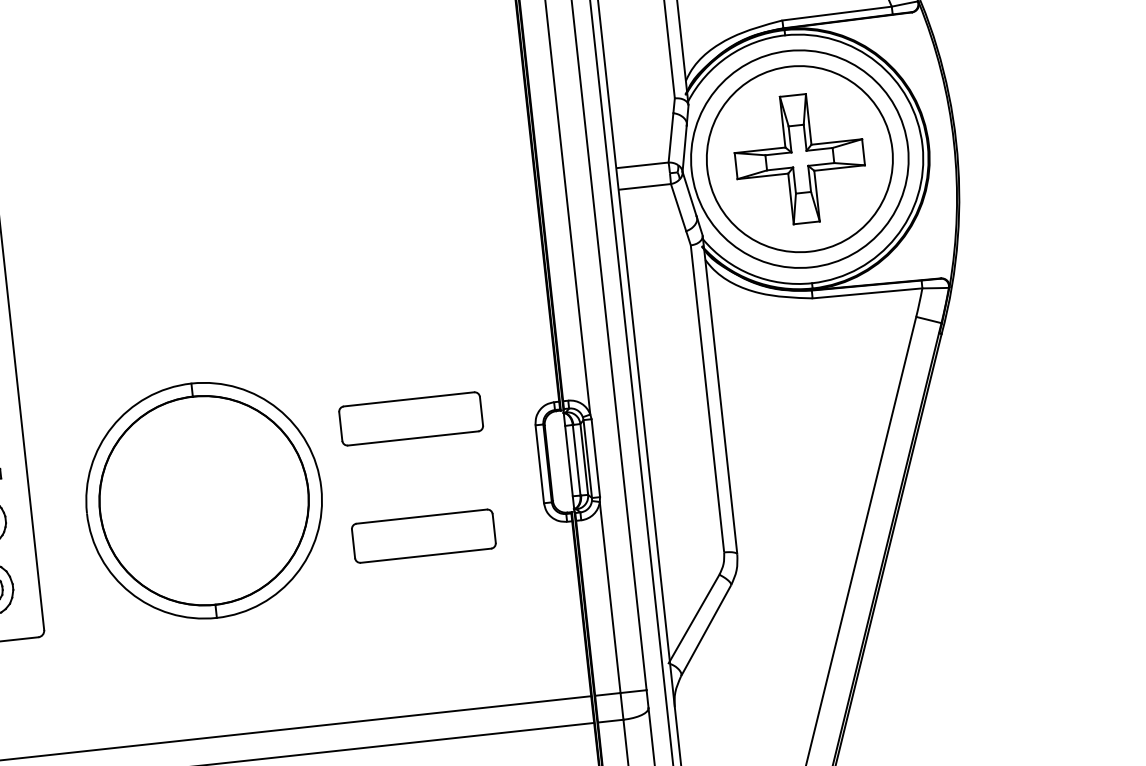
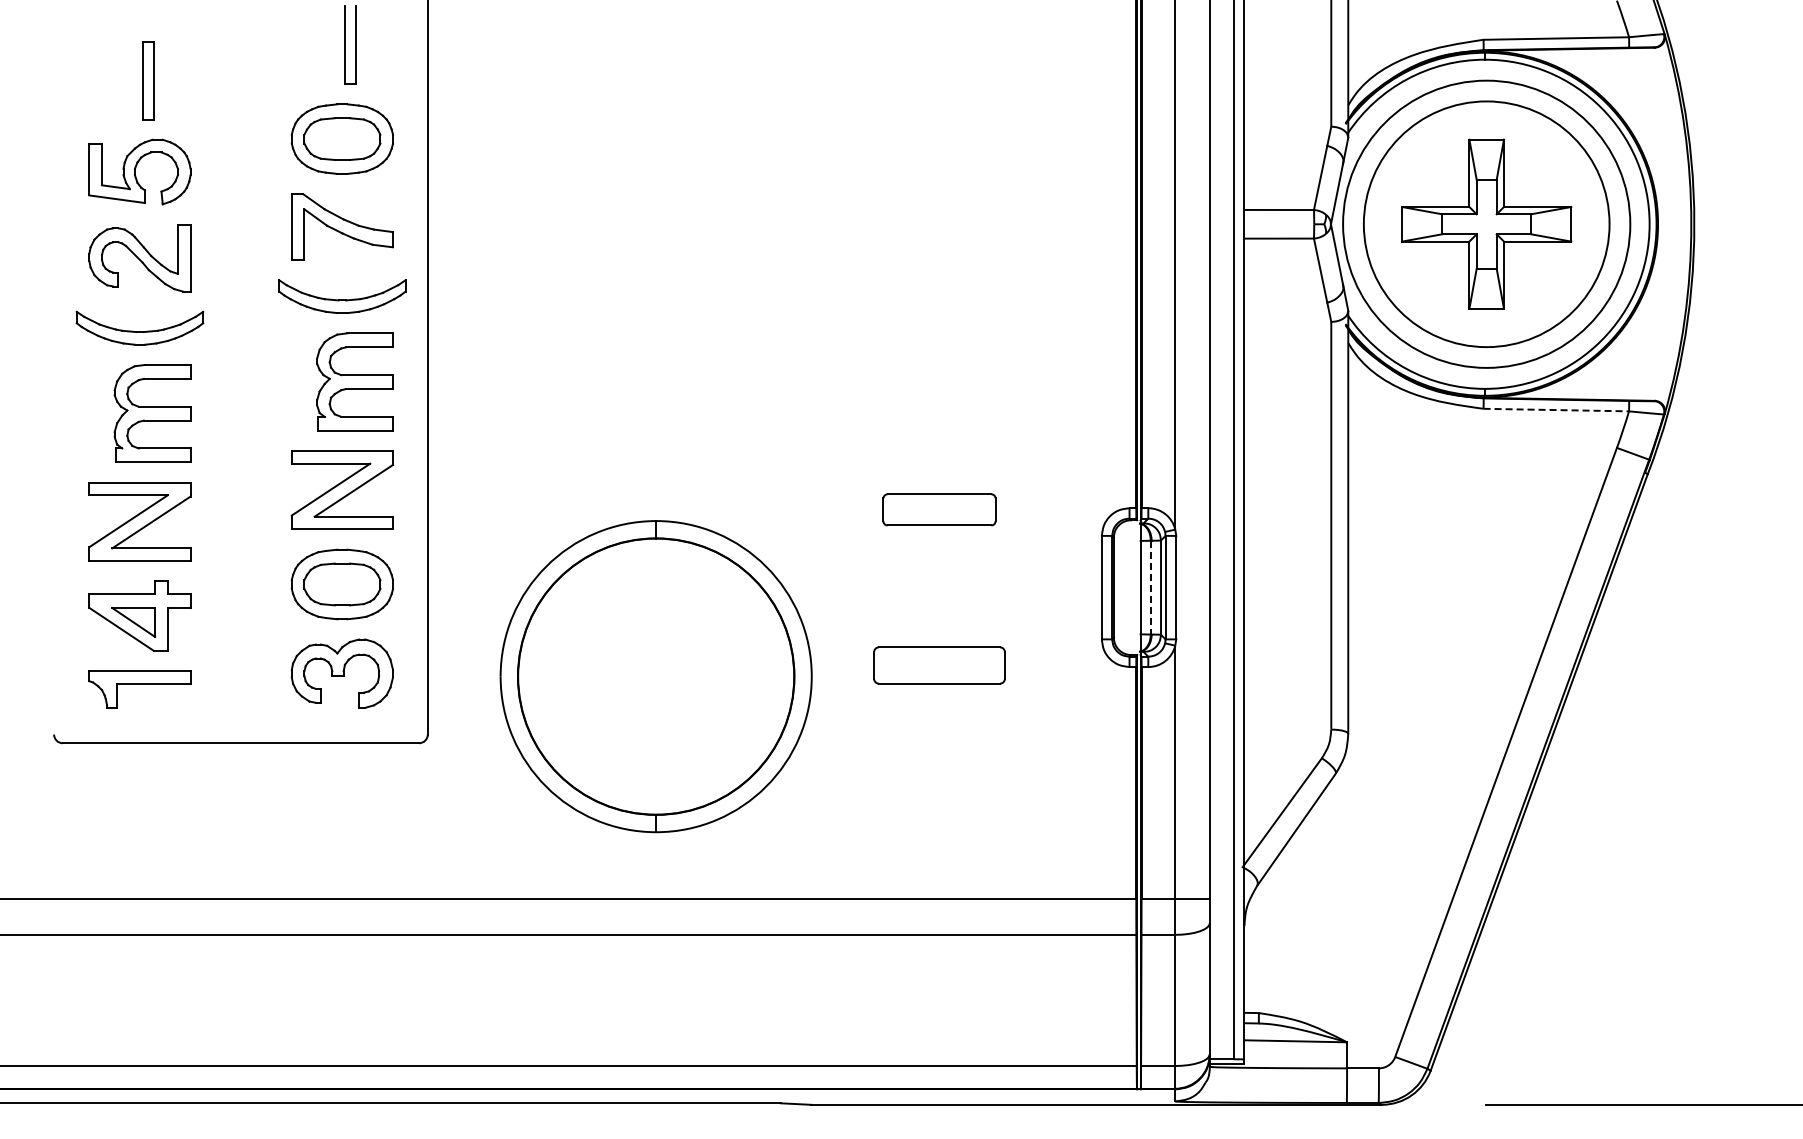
line: (867, 293) -> (1556, 410), solid -> dashed
part: (411, 418) -> (939, 509), size x0.6
line: (576, 460) -> (1150, 587), solid -> dashed
part: (203, 500) -> (655, 676), moved
part: (423, 536) -> (939, 665), size x0.7

